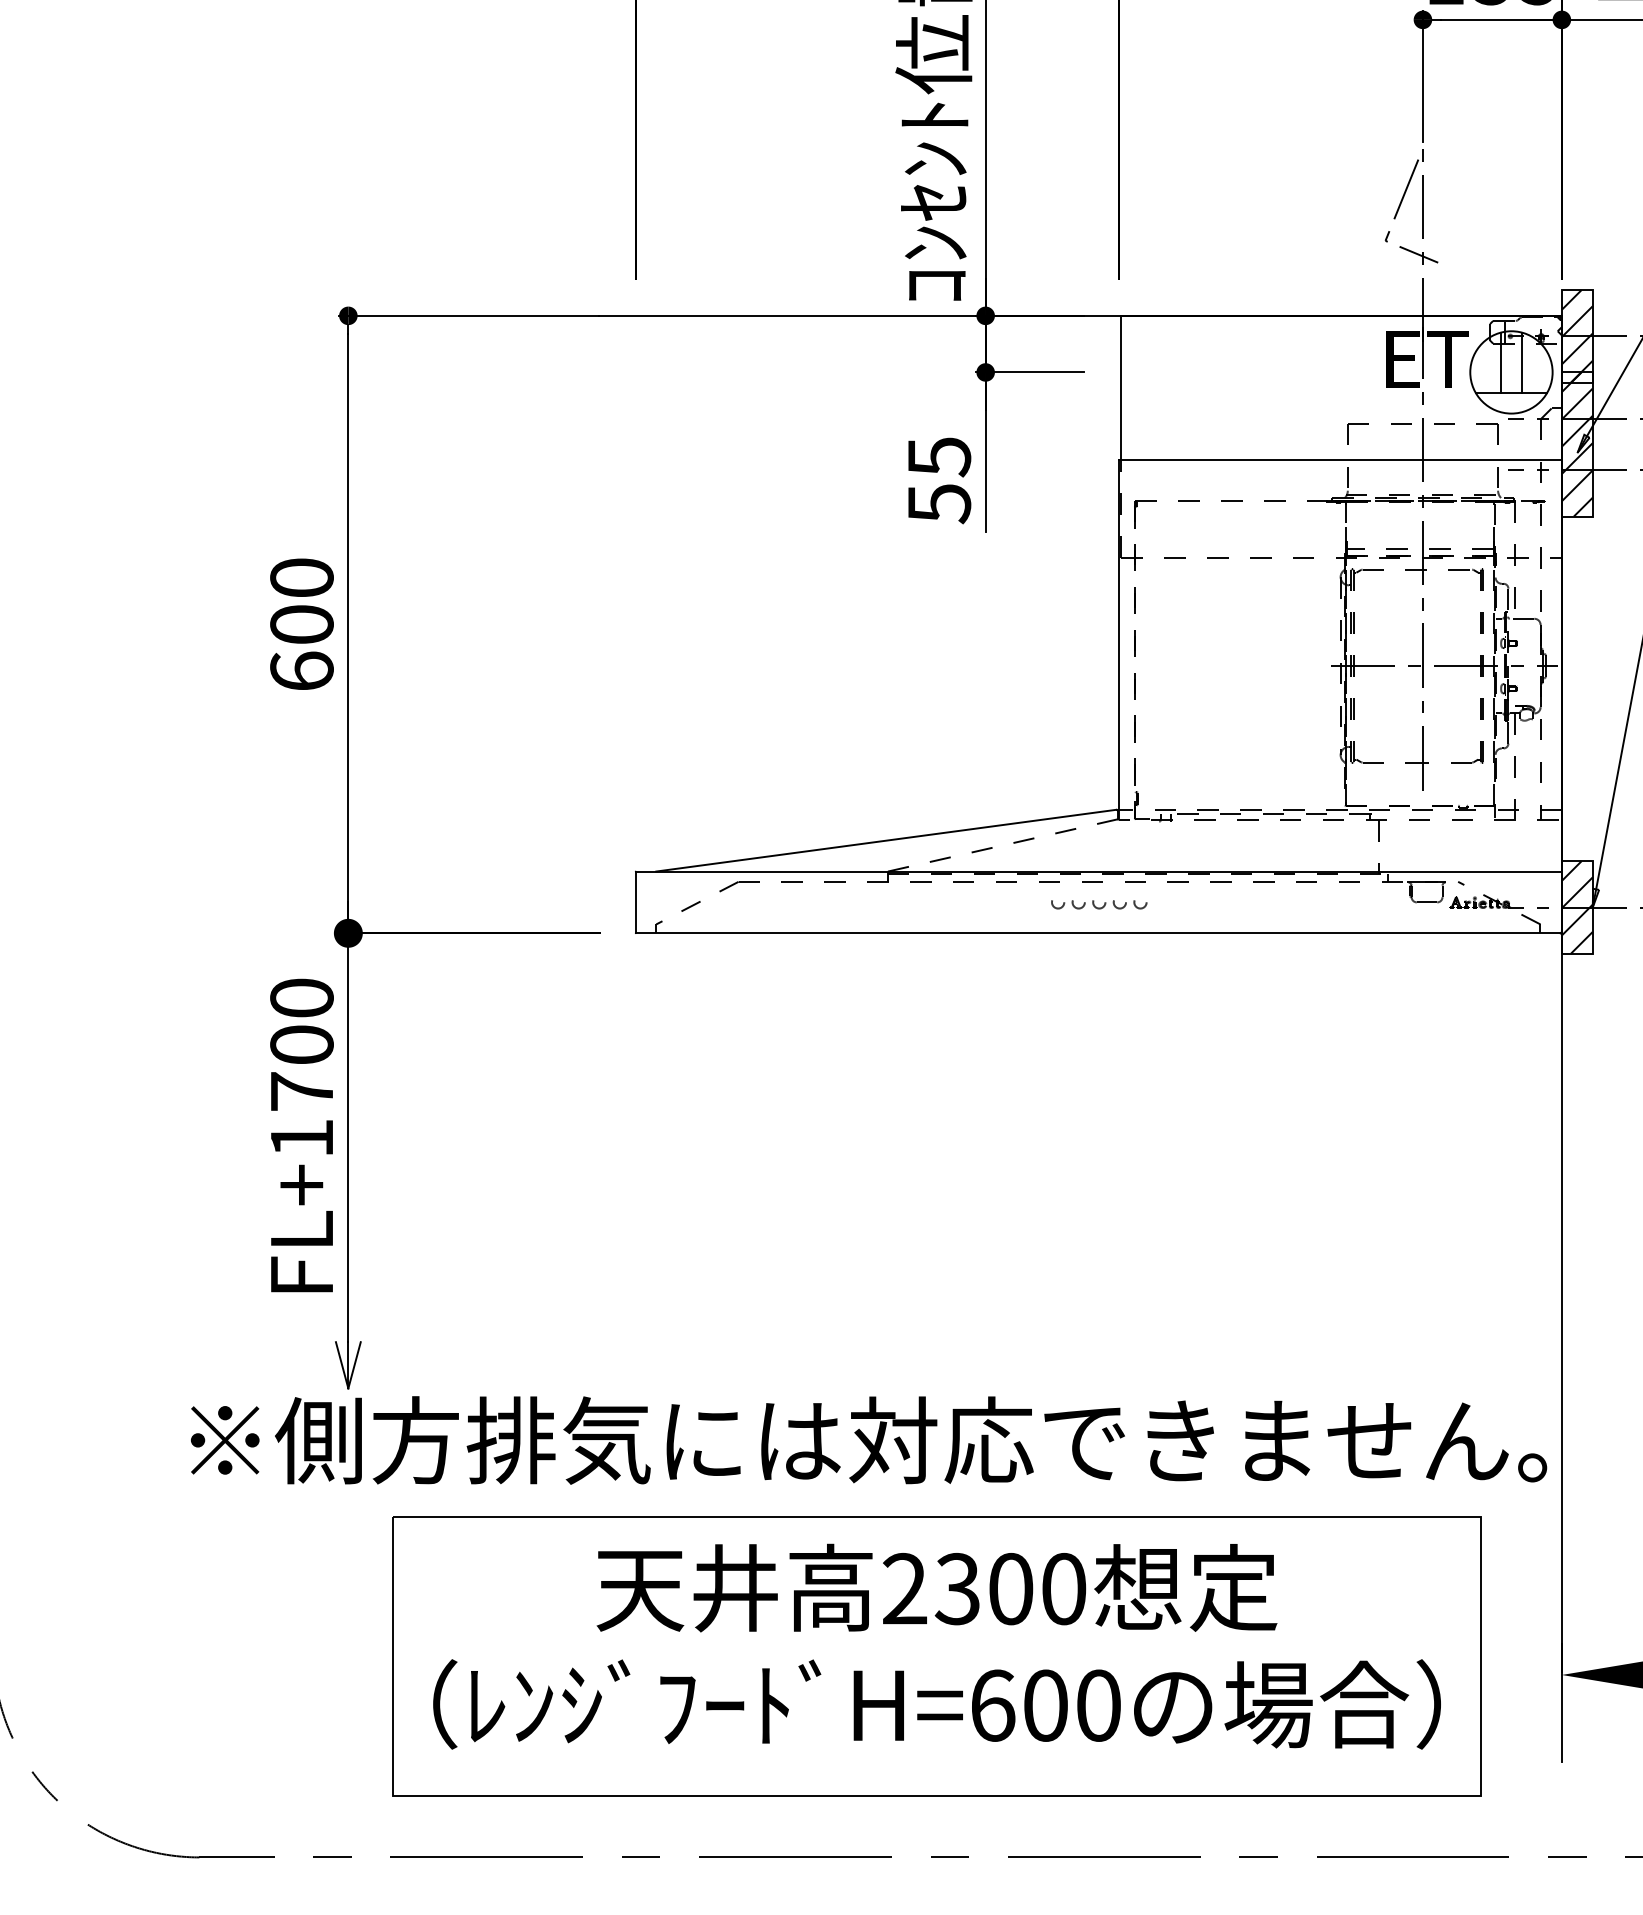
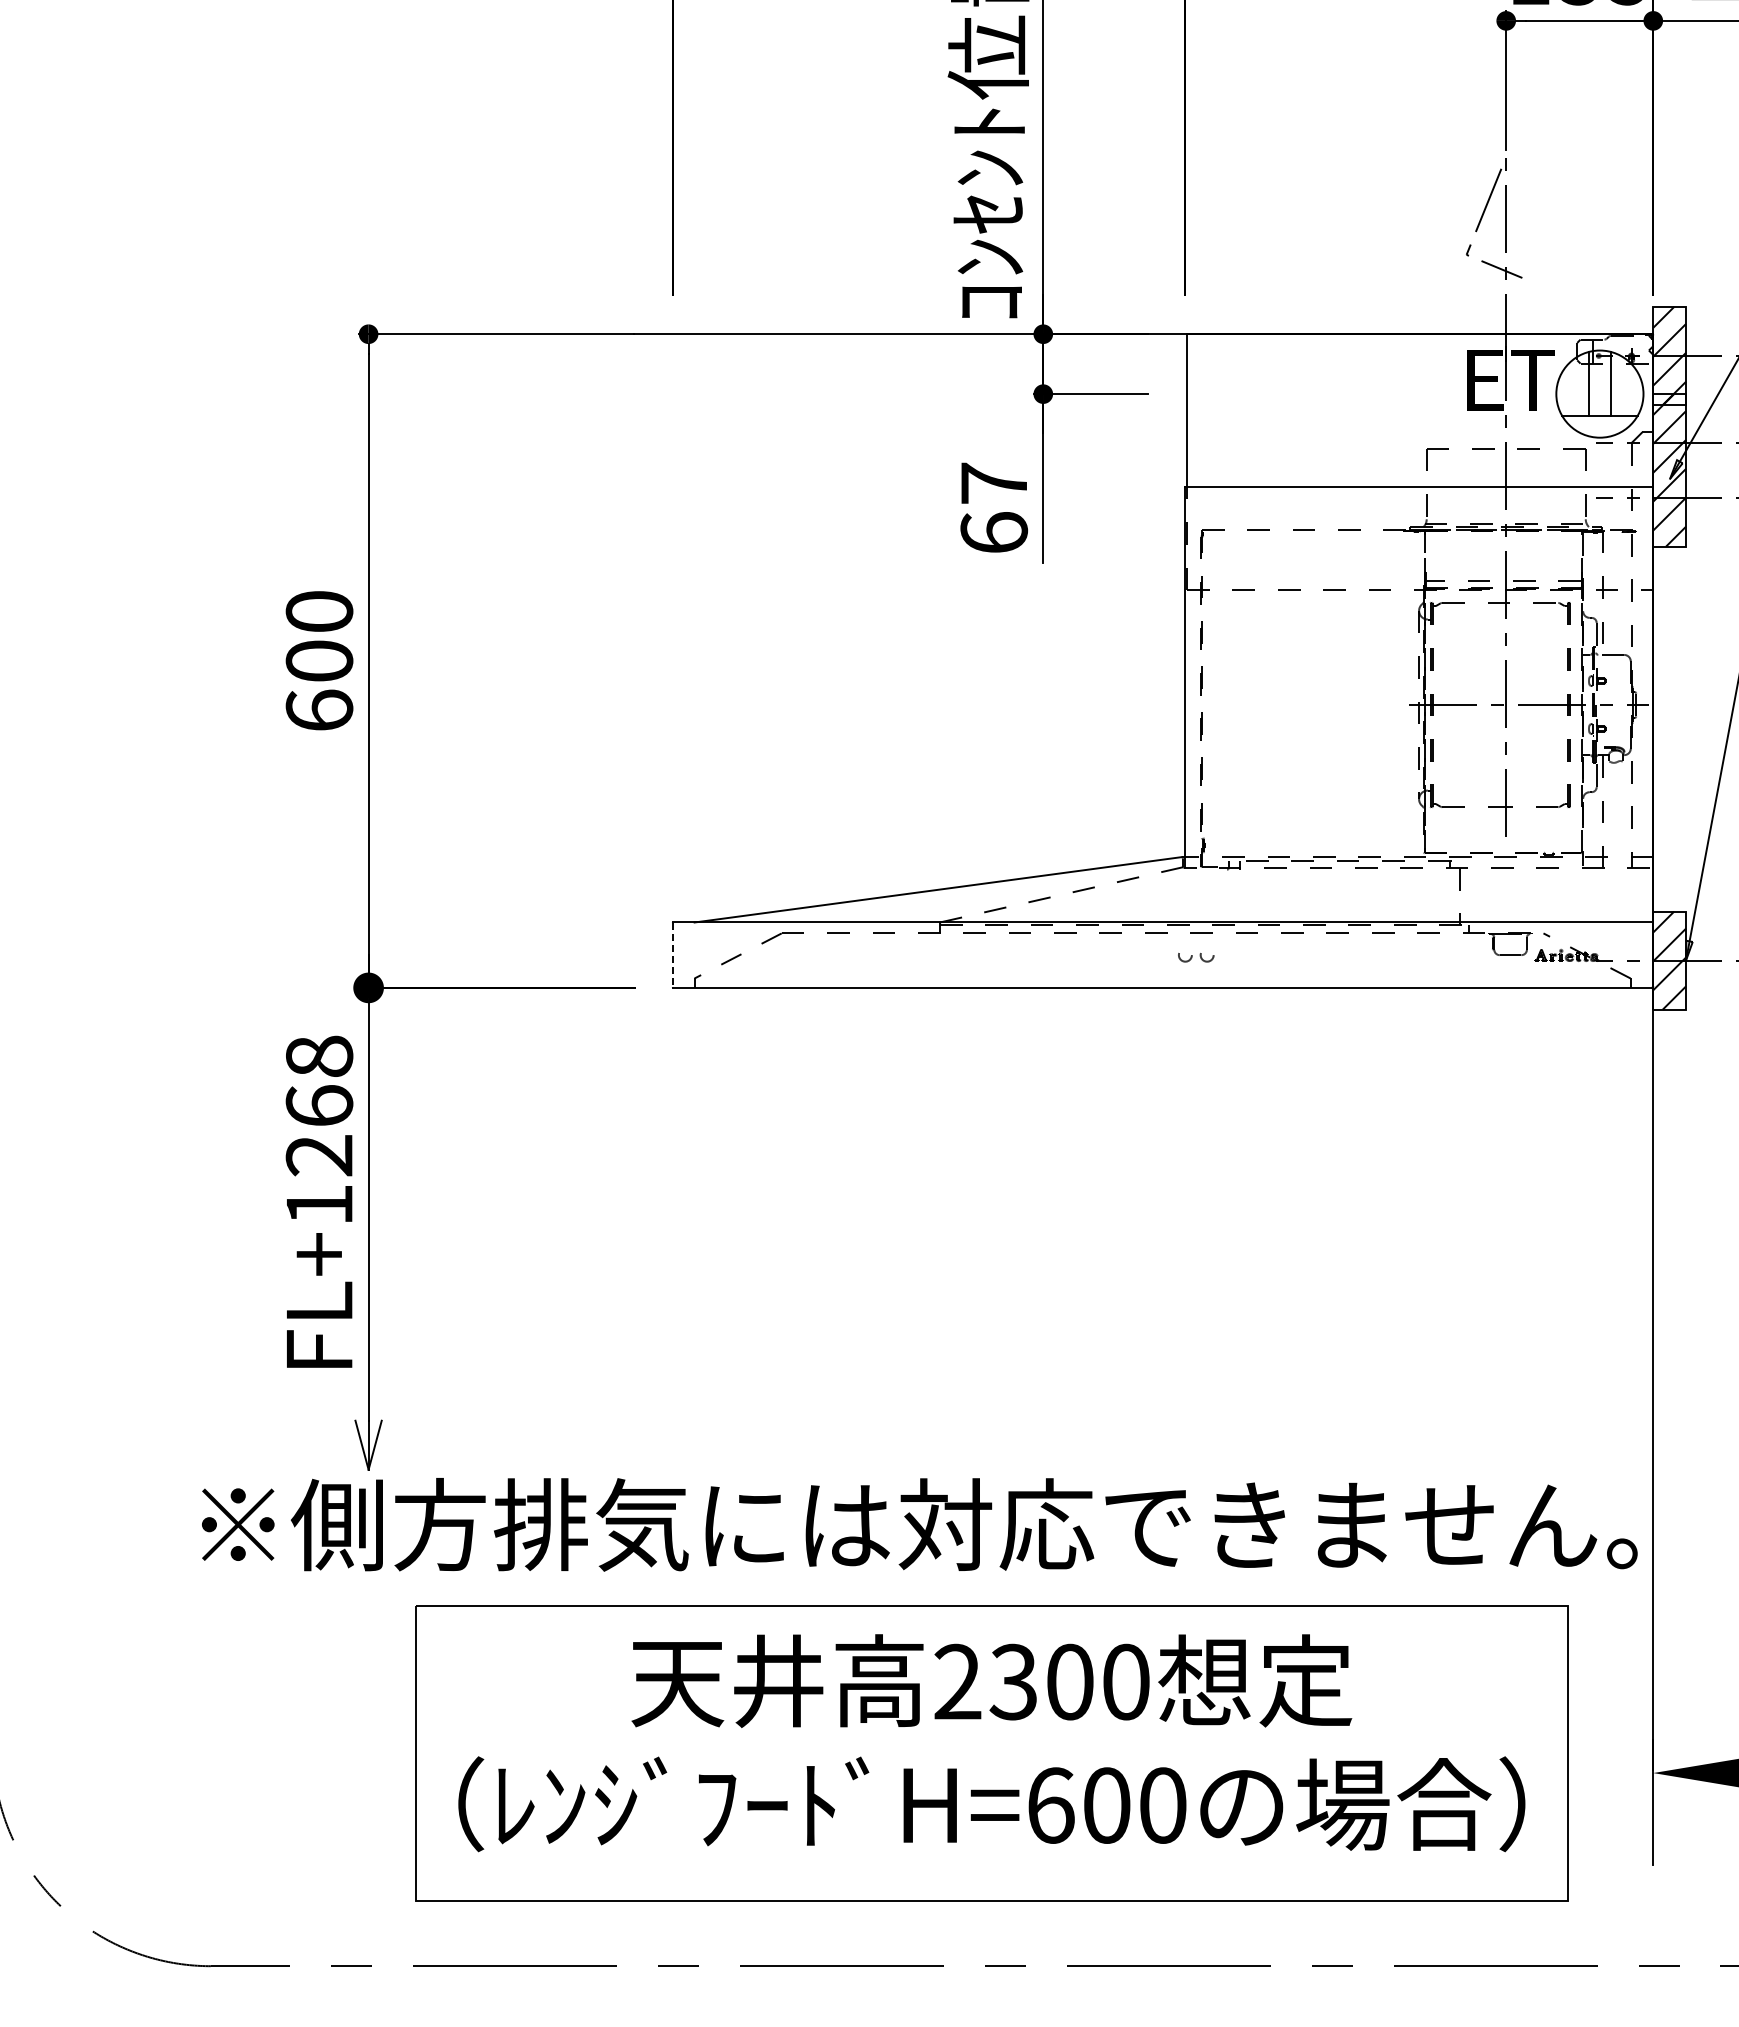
text: (939, 480) -> (994, 508), 55 -> 67
line: (635, 902) -> (672, 955), solid -> dashed
part: (1078, 904) -> (1141, 957), removed
text: (301, 1044) -> (319, 1105), FL+1700 -> FL+1268

